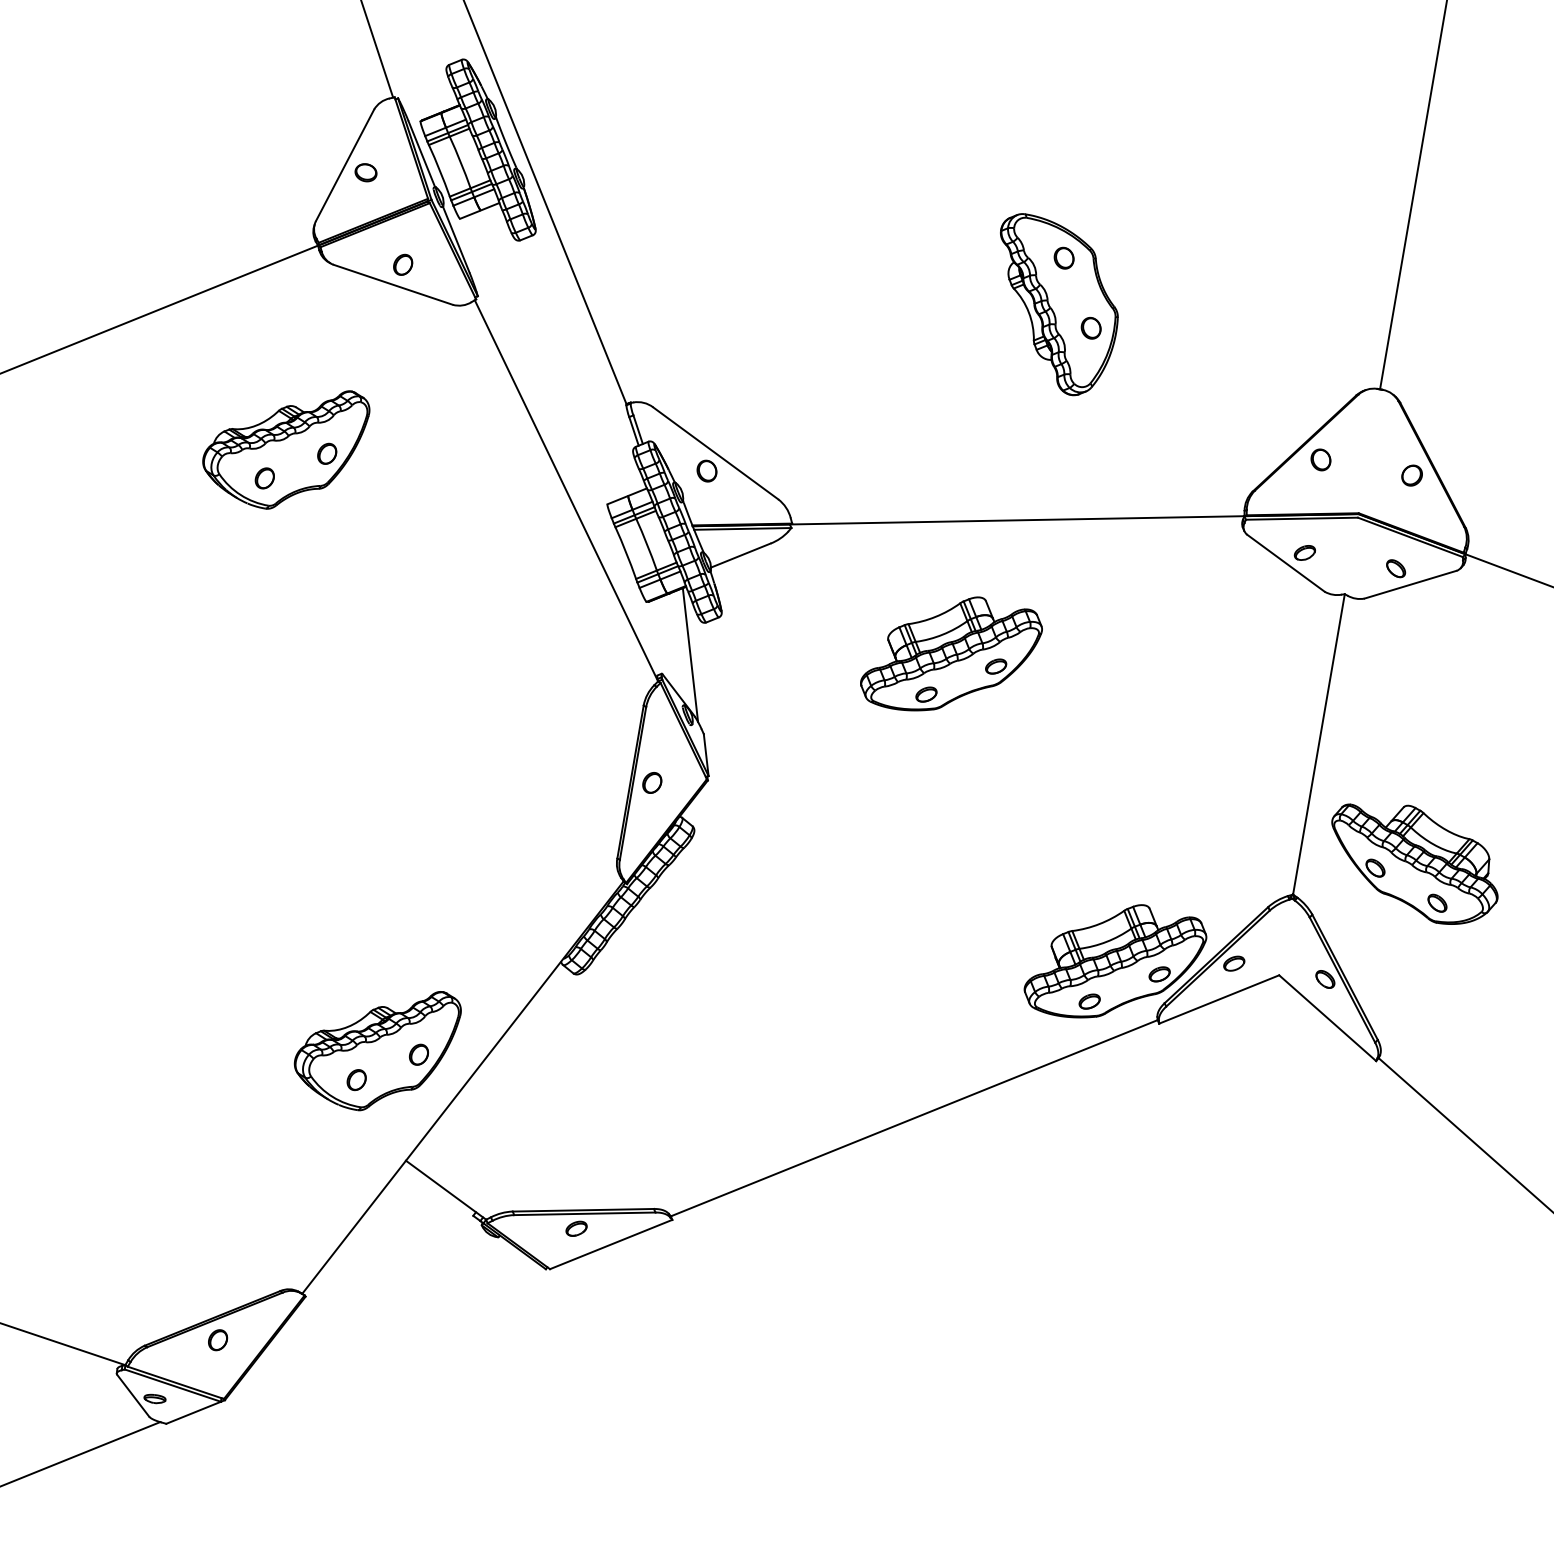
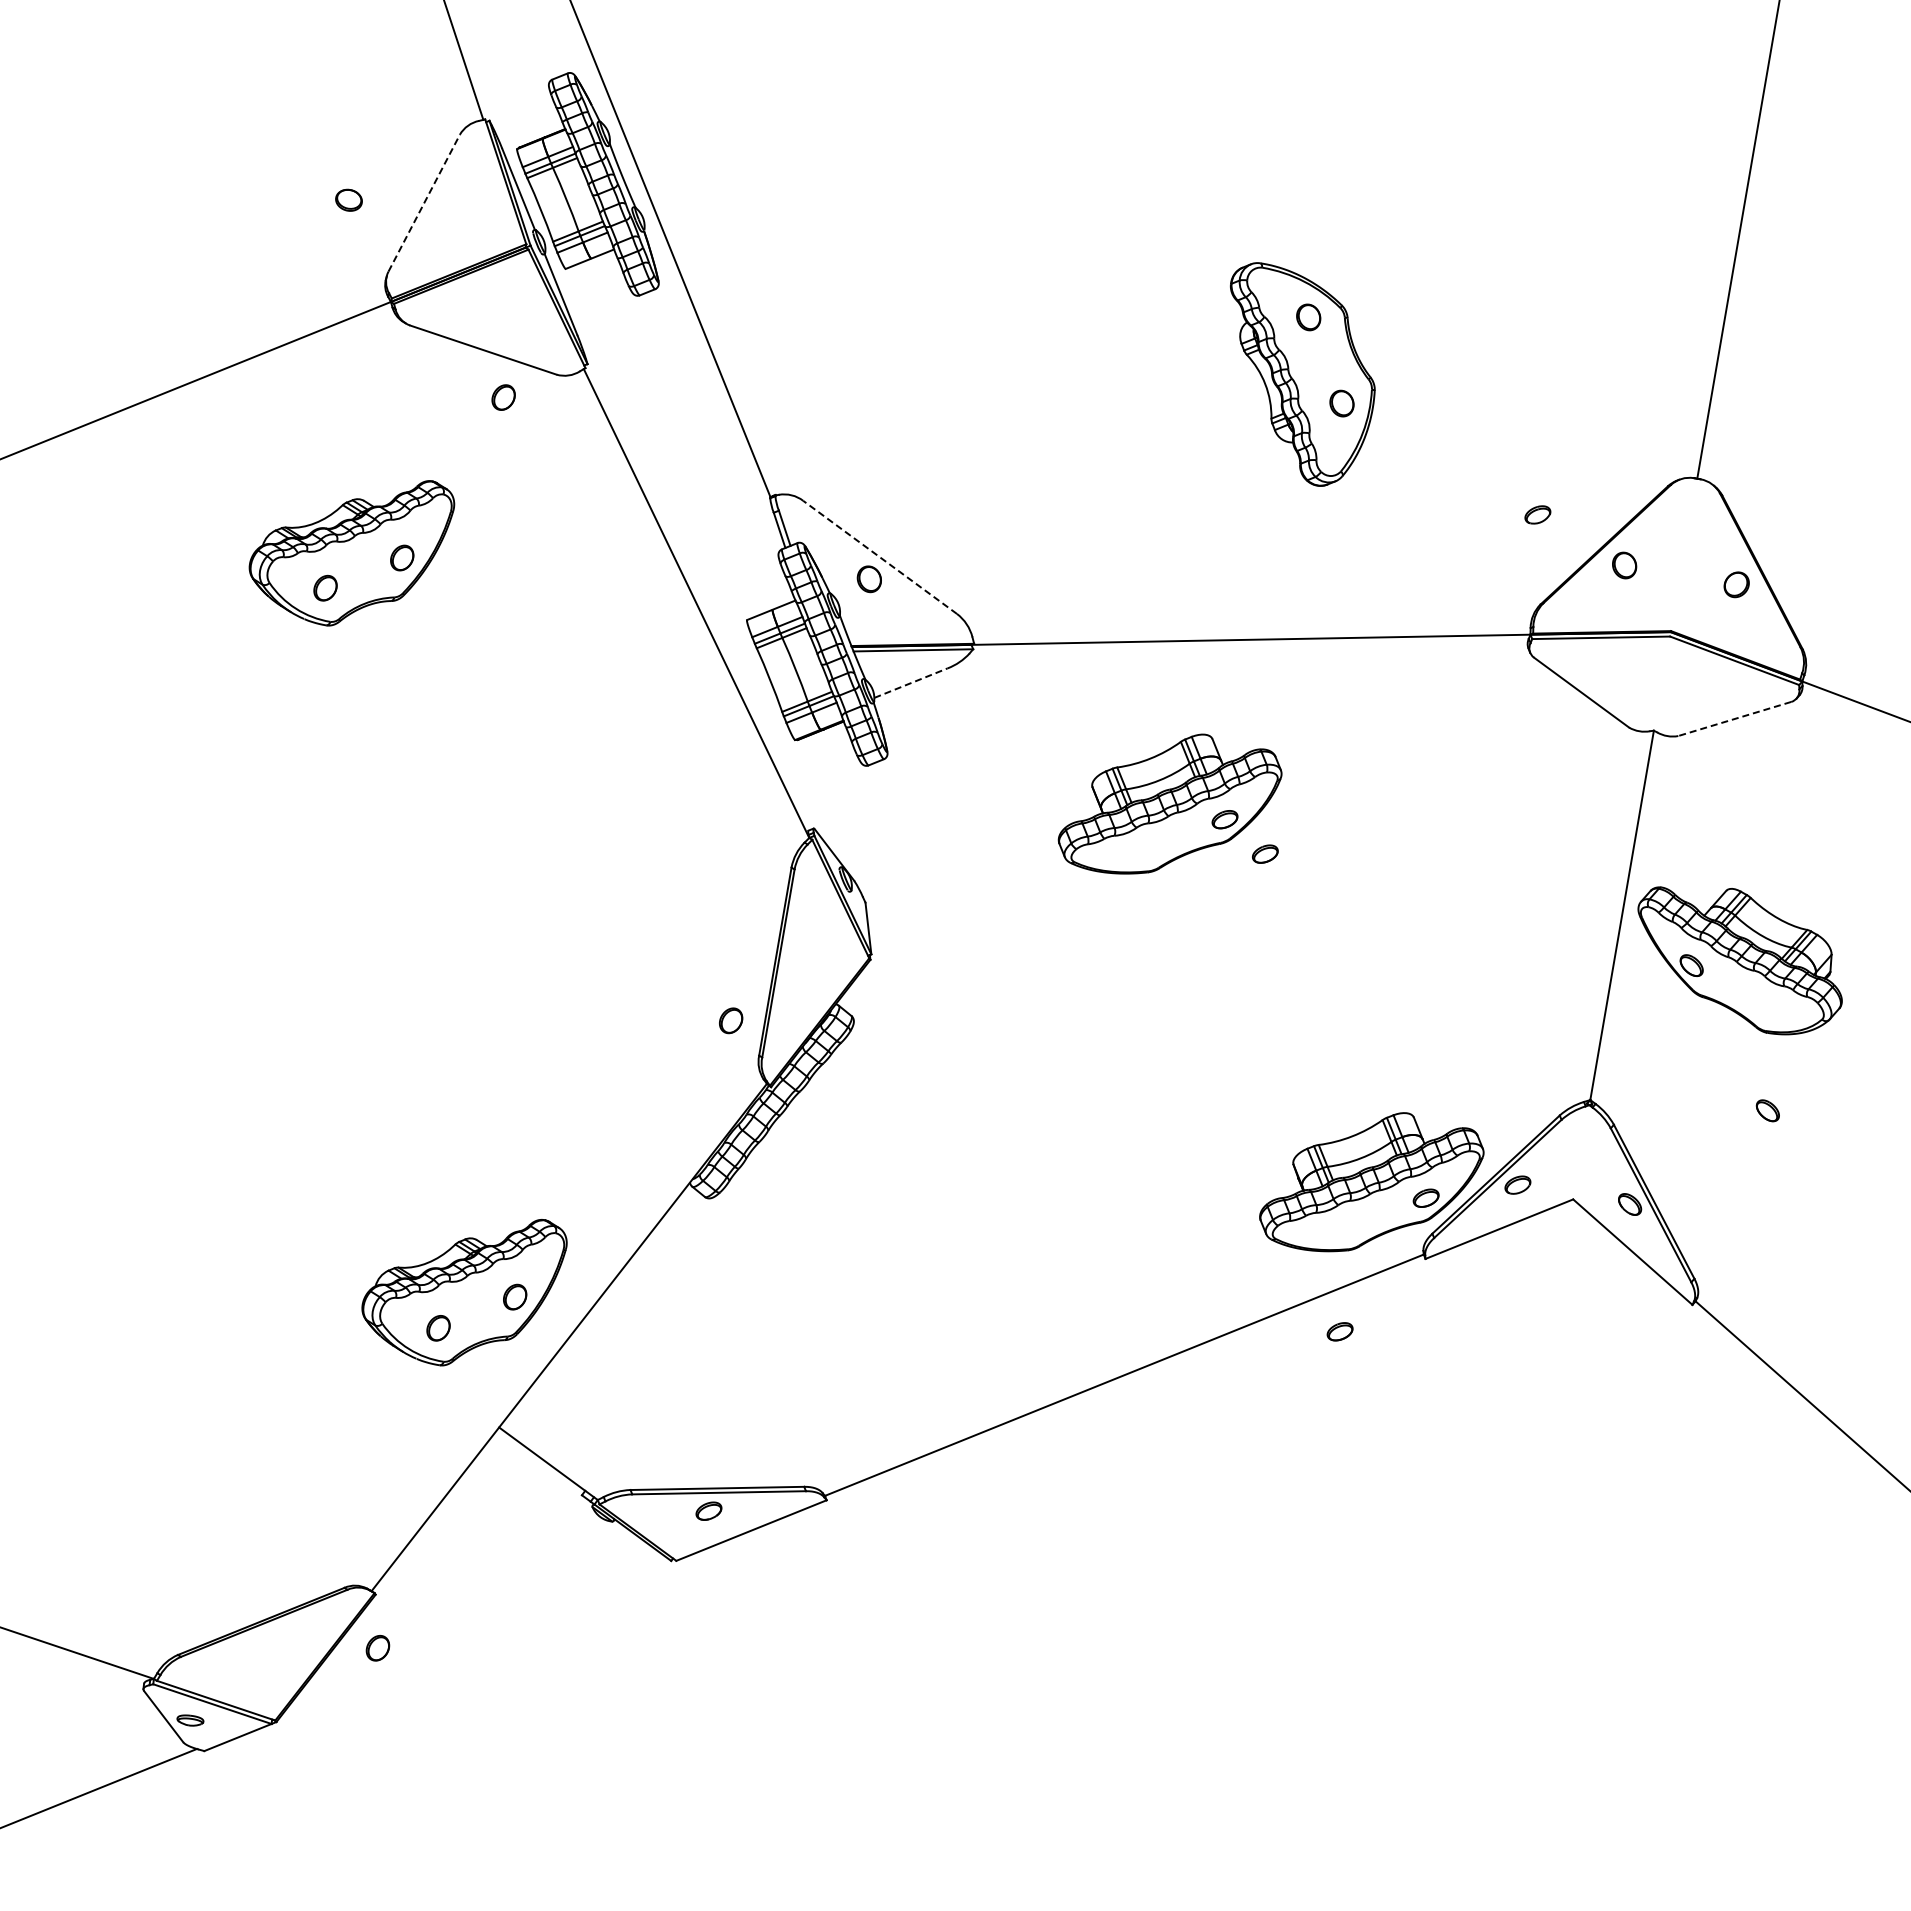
line: (345, 164) -> (424, 202), solid -> dashed
part: (365, 172) -> (348, 199), moved
part: (403, 264) -> (503, 397), moved
line: (715, 453) -> (879, 557), solid -> dashed
part: (1304, 552) -> (1537, 514), moved
line: (741, 555) -> (911, 683), solid -> dashed
part: (1396, 568) -> (1717, 698), removed
line: (1410, 584) -> (1734, 718), solid -> dashed
line: (690, 655) -> (848, 805), removed
part: (926, 694) -> (1265, 853), moved
part: (652, 782) -> (731, 1020), moved
part: (1414, 863) -> (1739, 960), moved
part: (1089, 1001) -> (1339, 1331), moved
part: (217, 1340) -> (377, 1648), moved

